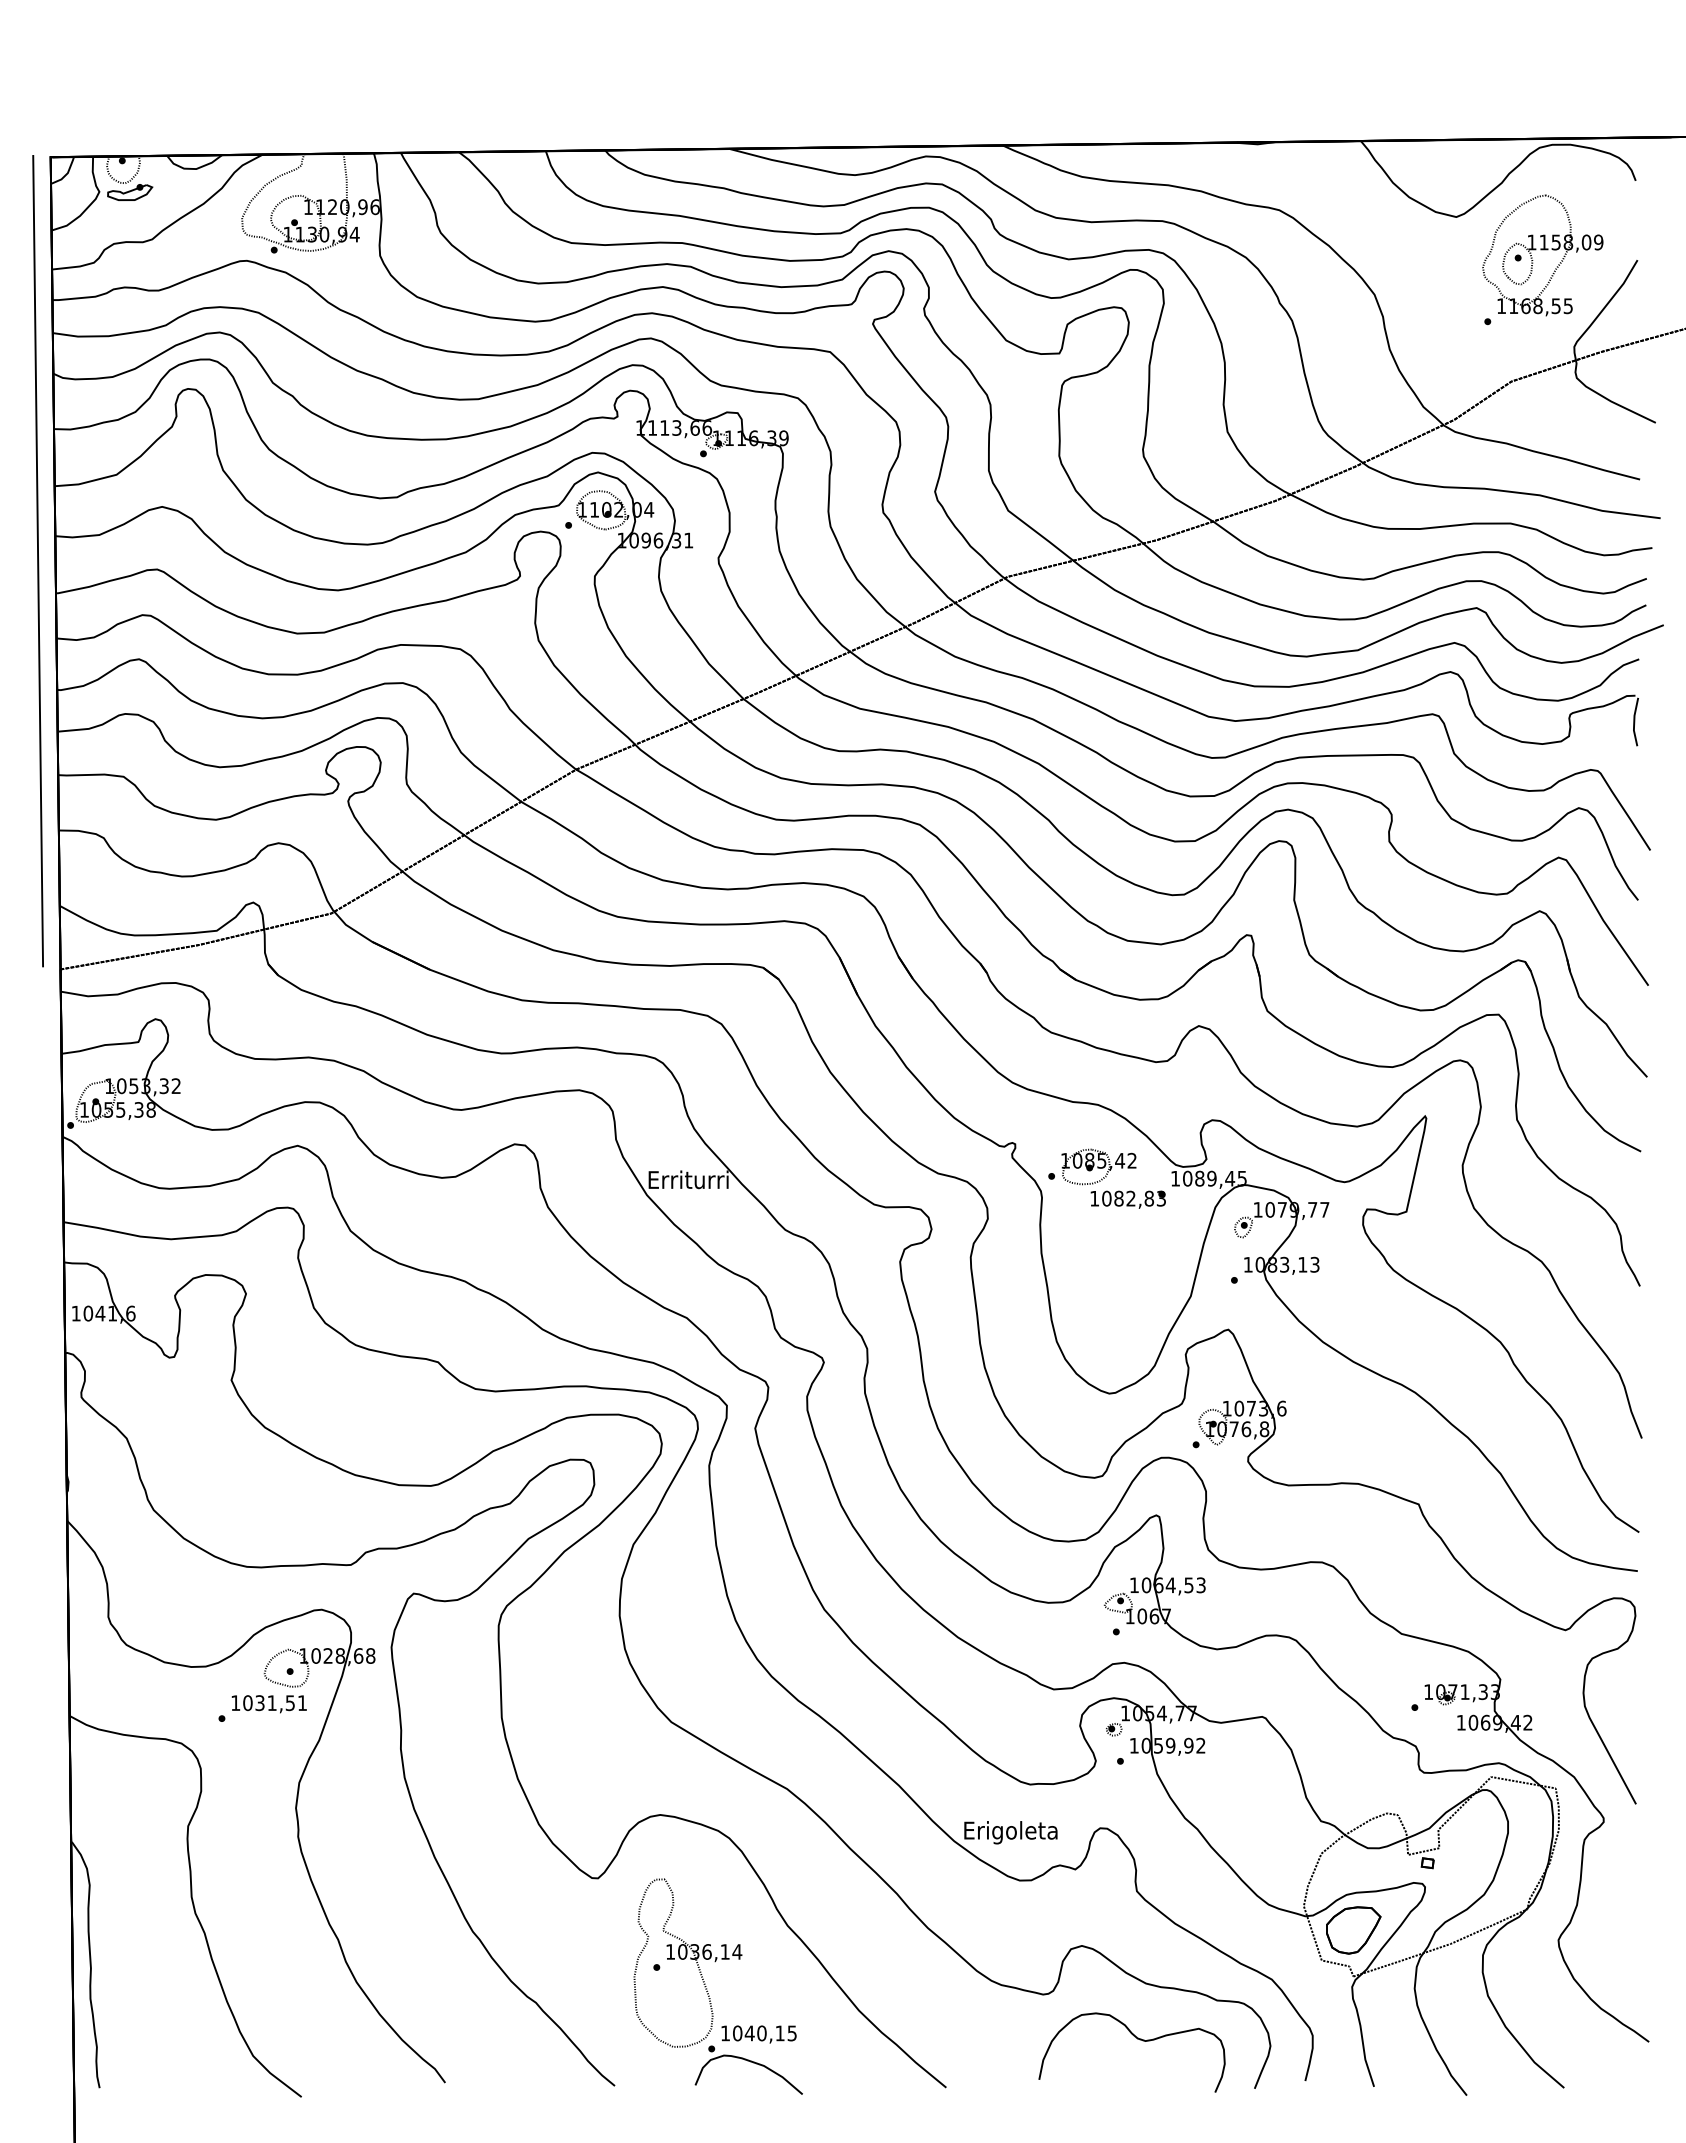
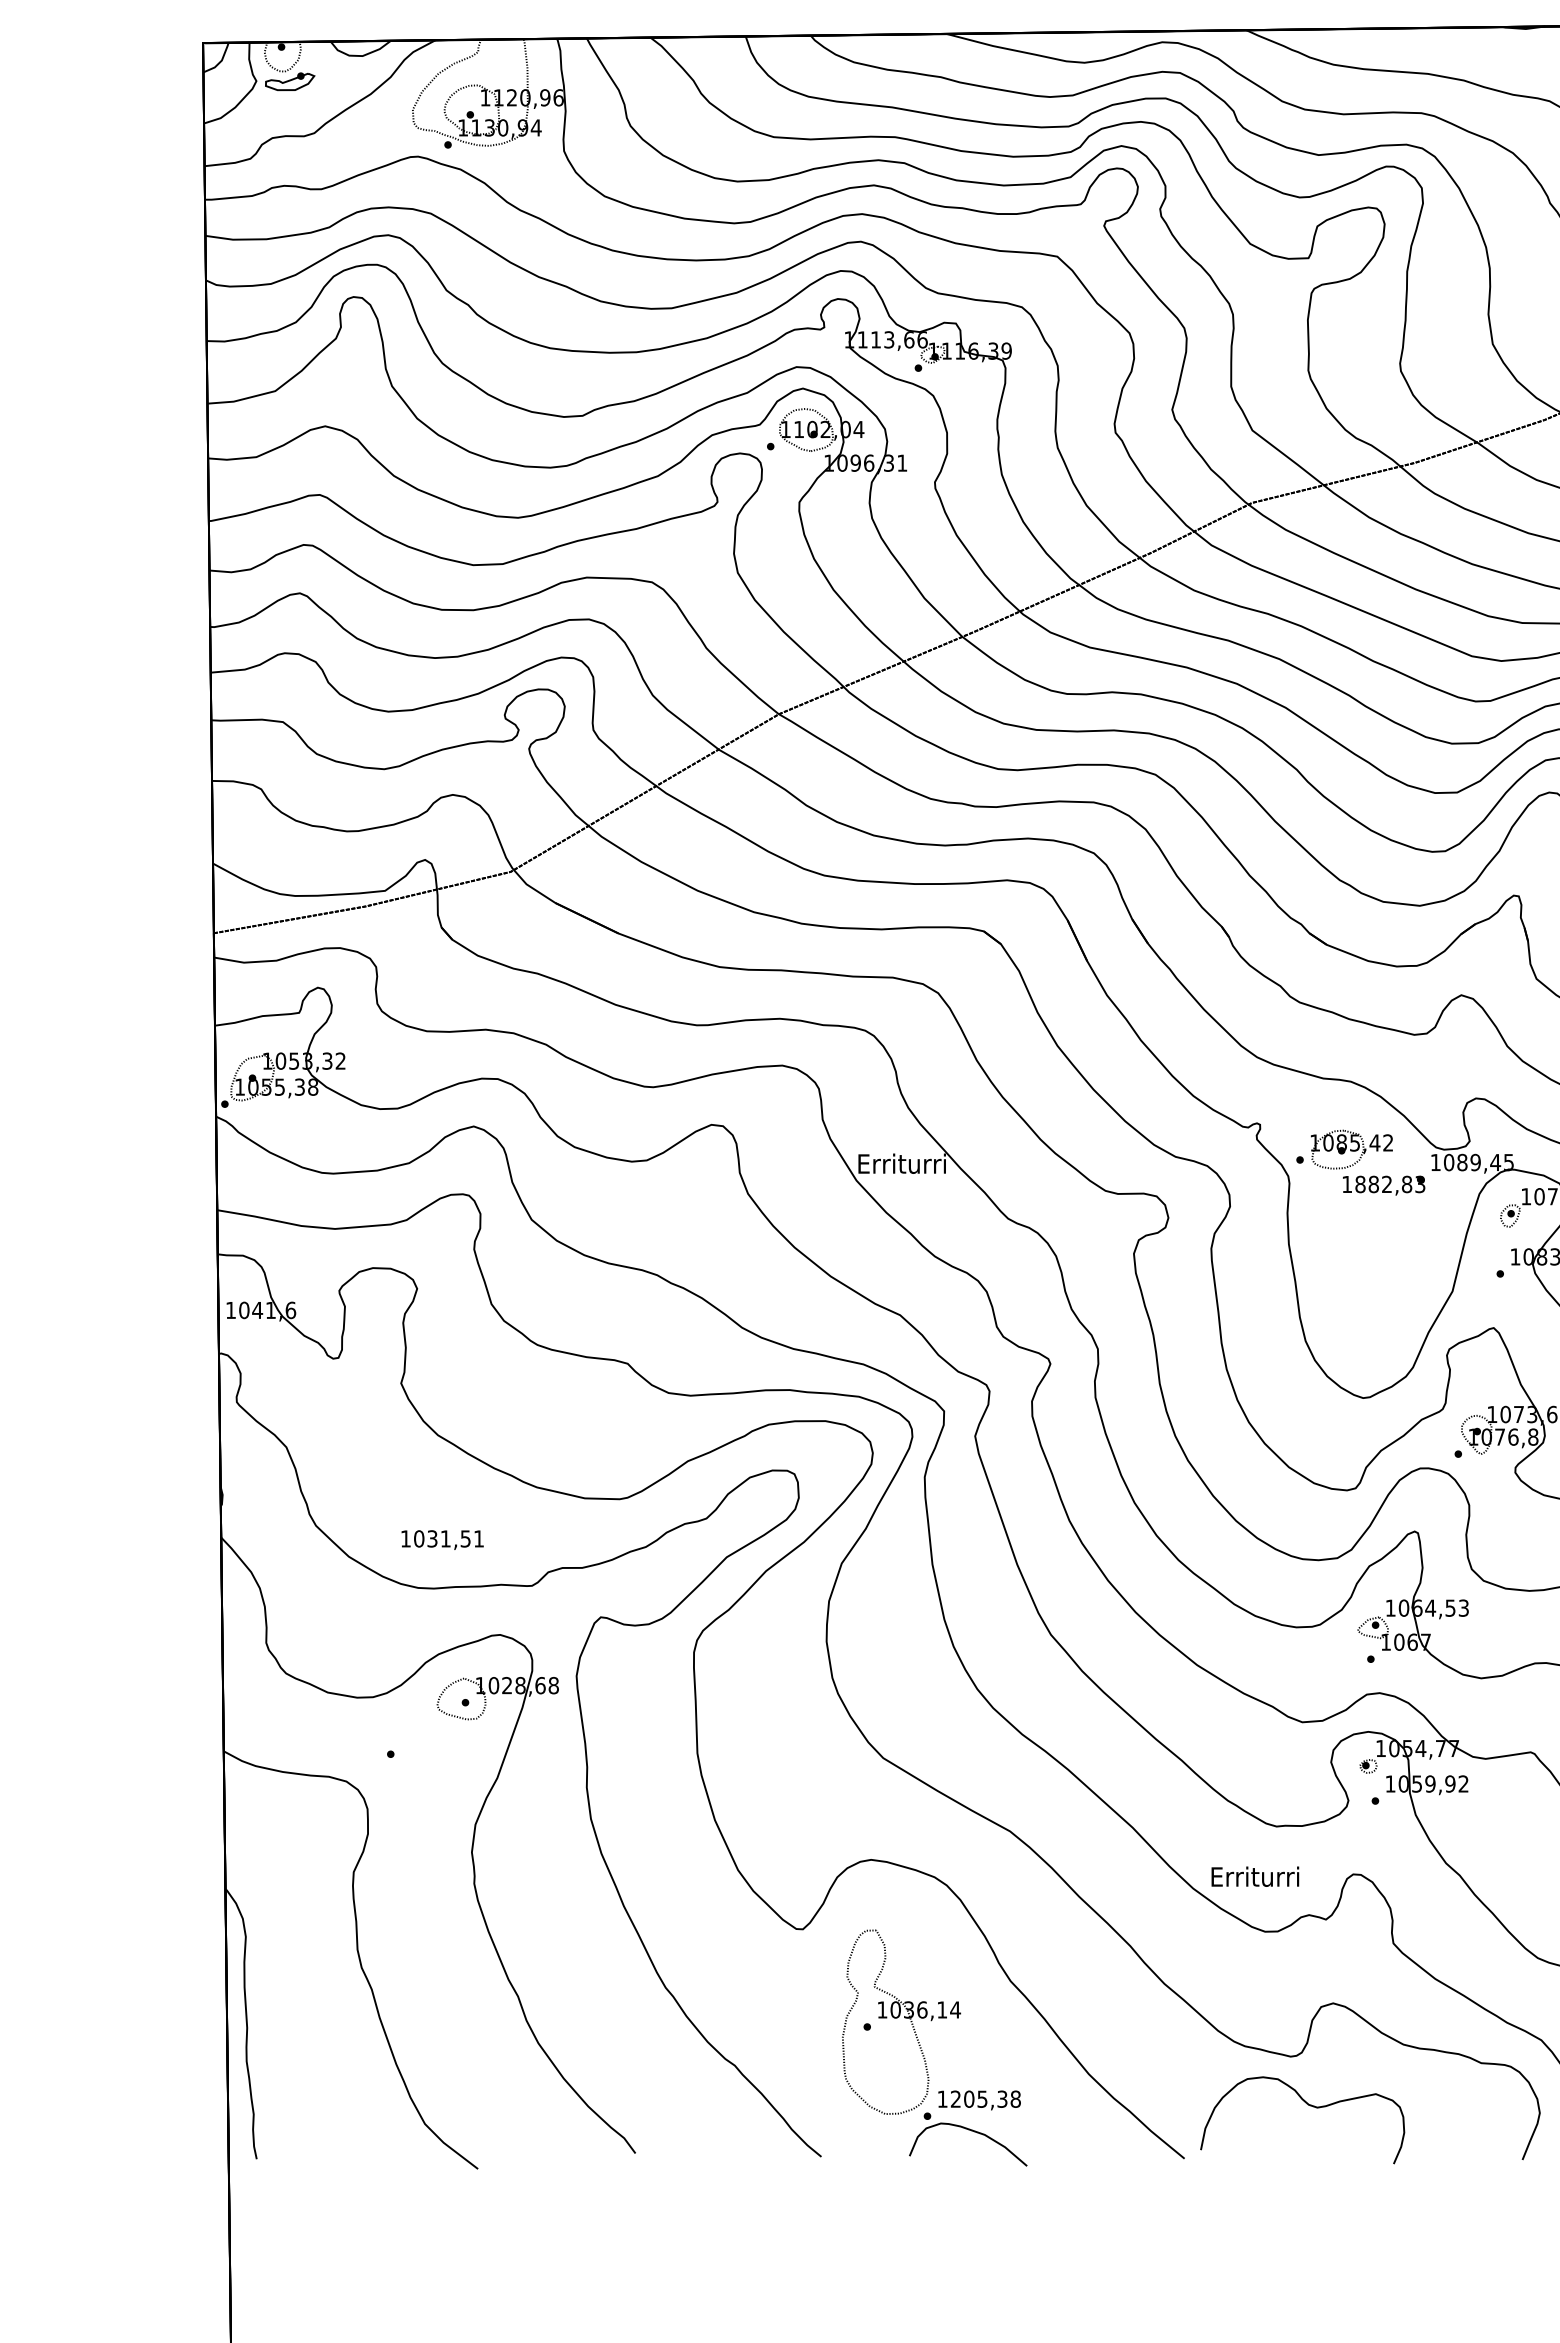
line: (37, 561) -> (188, 486), removed
text: (1106, 1198) -> (1360, 1184), 1082,83 -> 1882,83
text: (268, 1704) -> (441, 1540), moved
text: (1010, 1832) -> (1254, 1879), Erigoleta -> Erriturri
text: (764, 2033) -> (985, 2099), 1040,15 -> 1205,38
curve: (1137, 2039) -> (1308, 2105), moved

